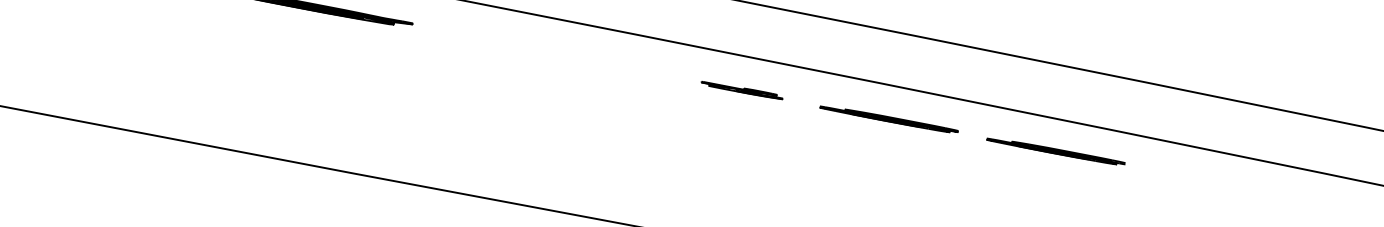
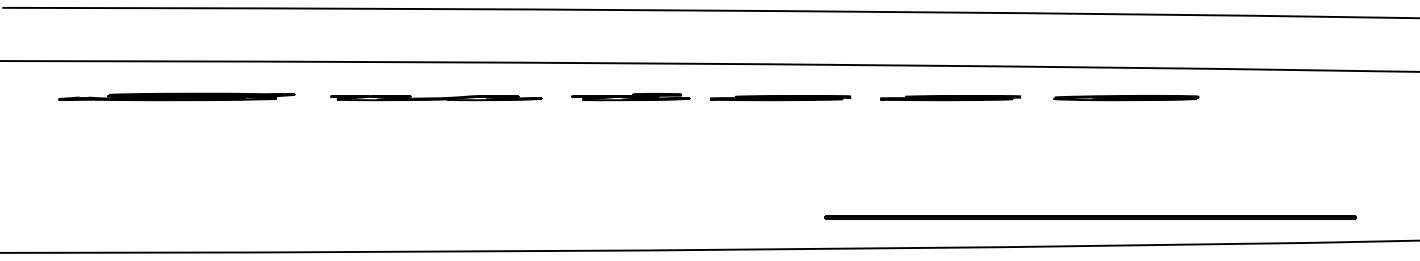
part: (551, 54) -> (436, 98), added
part: (741, 90) -> (630, 97), size x1.43
part: (1228, 185) -> (1126, 98), added

